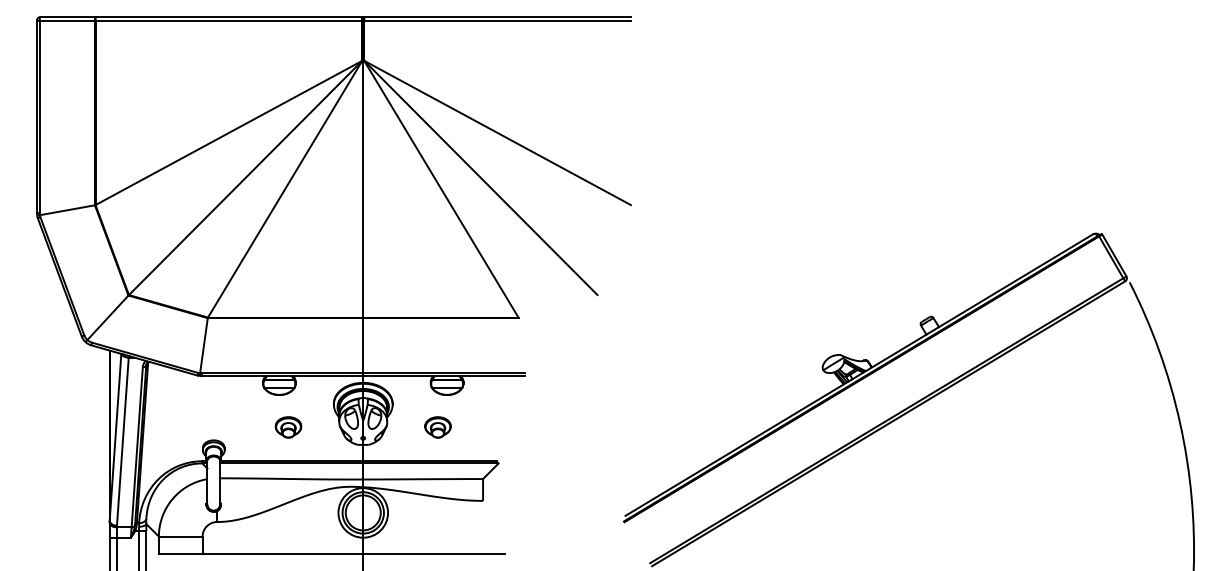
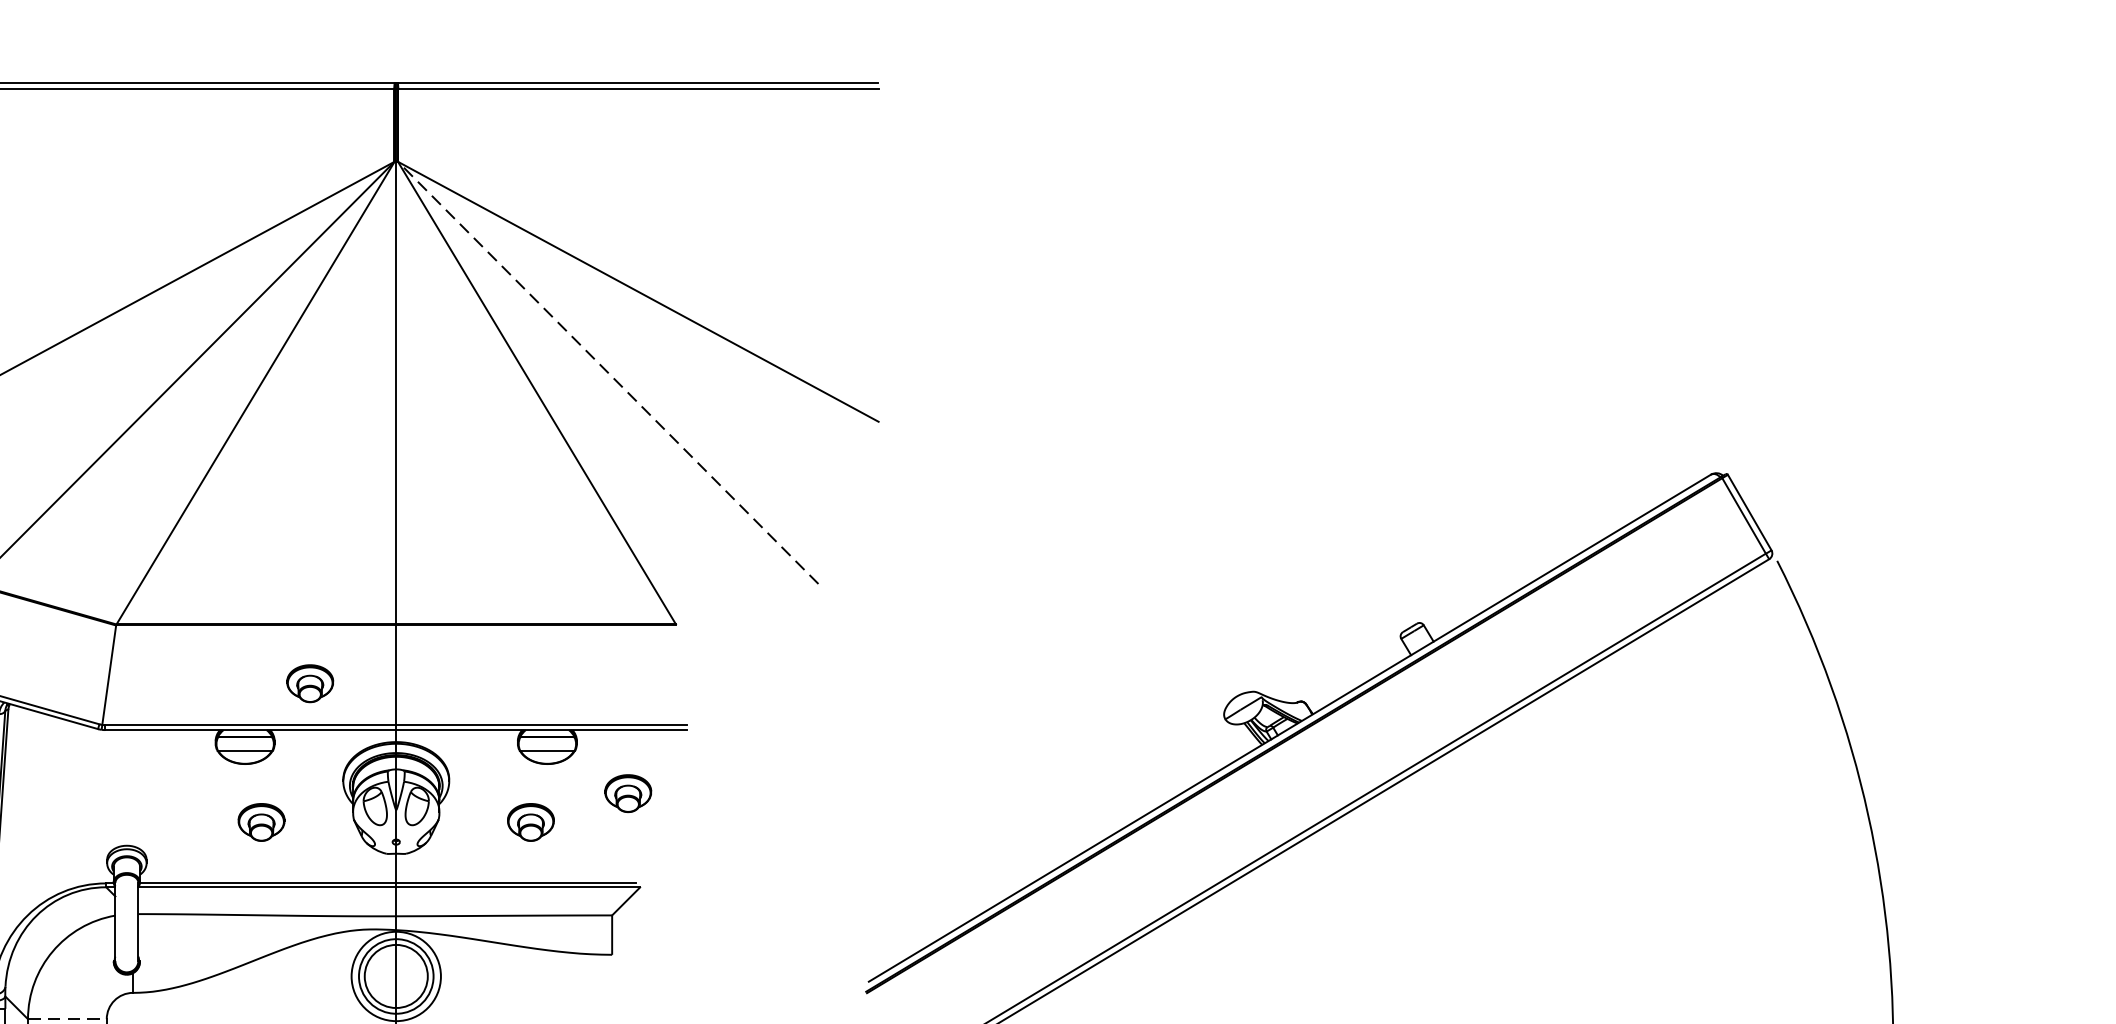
line: (480, 177) -> (607, 372), solid -> dashed
part: (315, 350) -> (310, 683), added
part: (491, 411) -> (627, 793), added
line: (180, 536) -> (66, 1018), solid -> dashed

